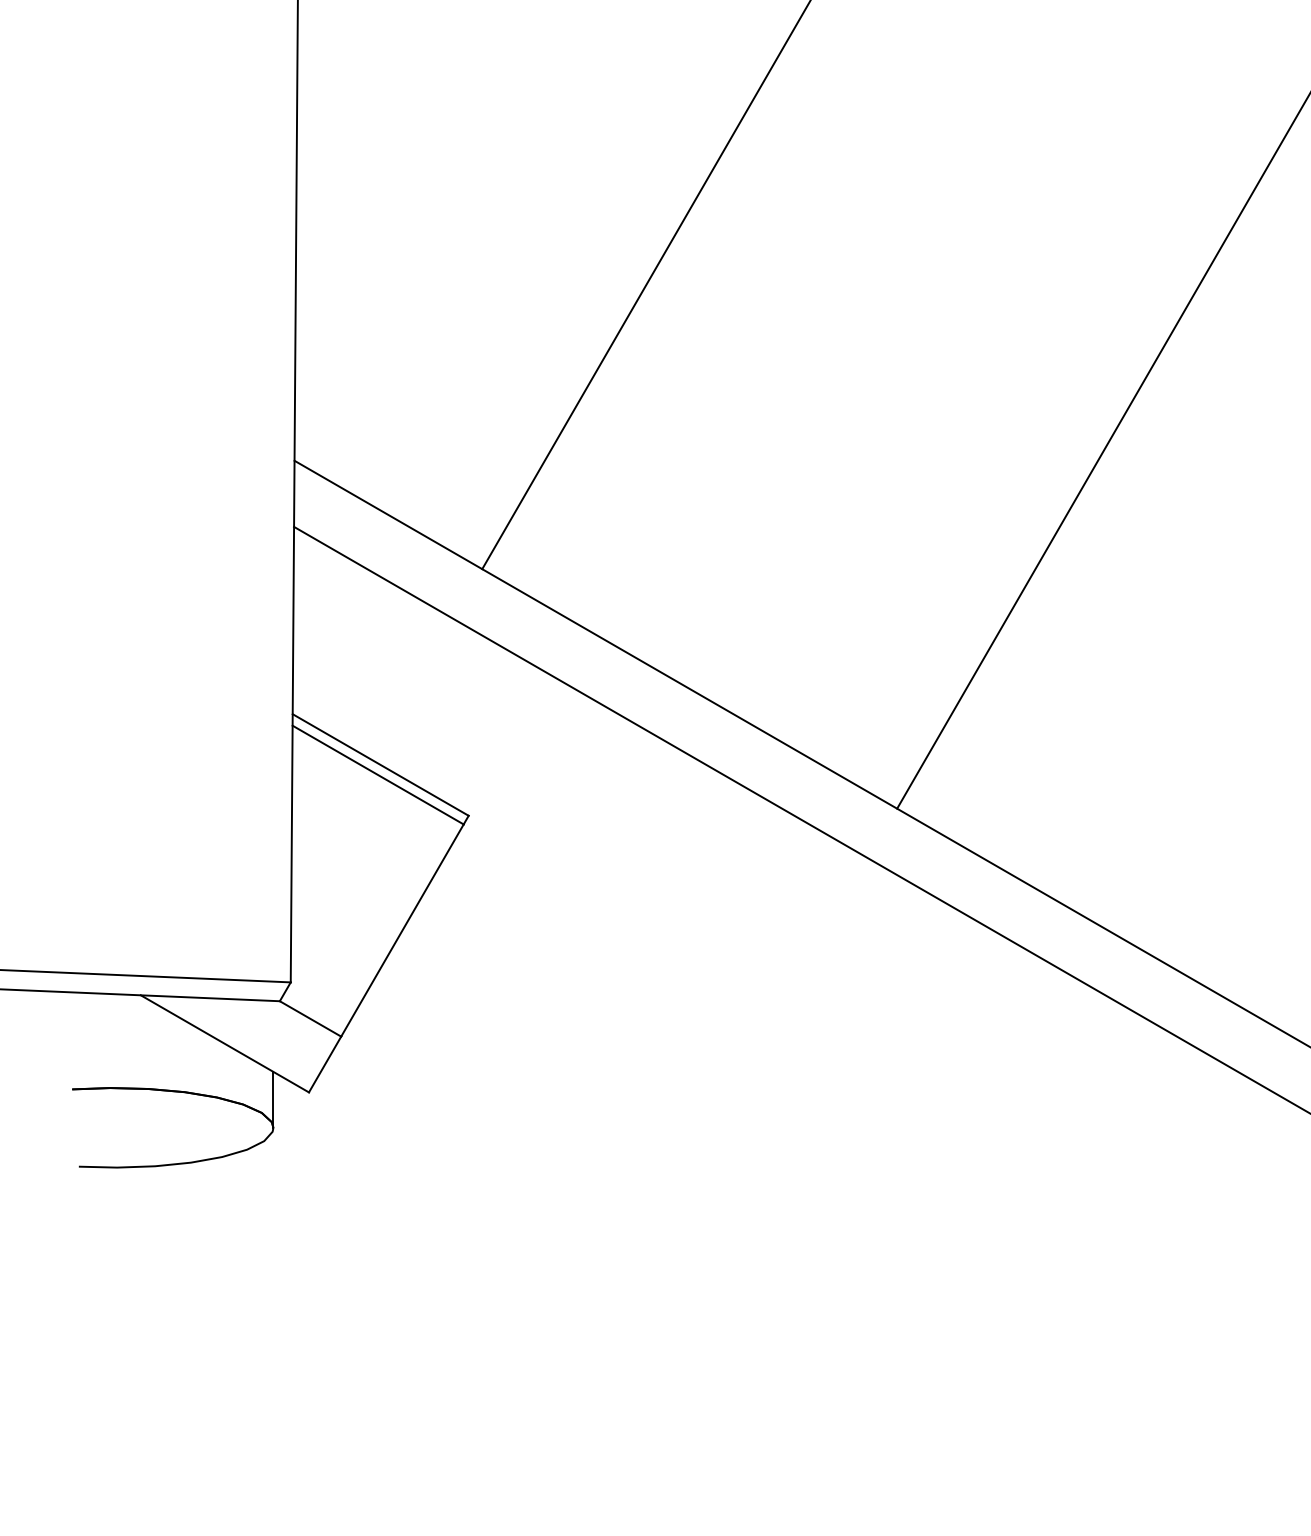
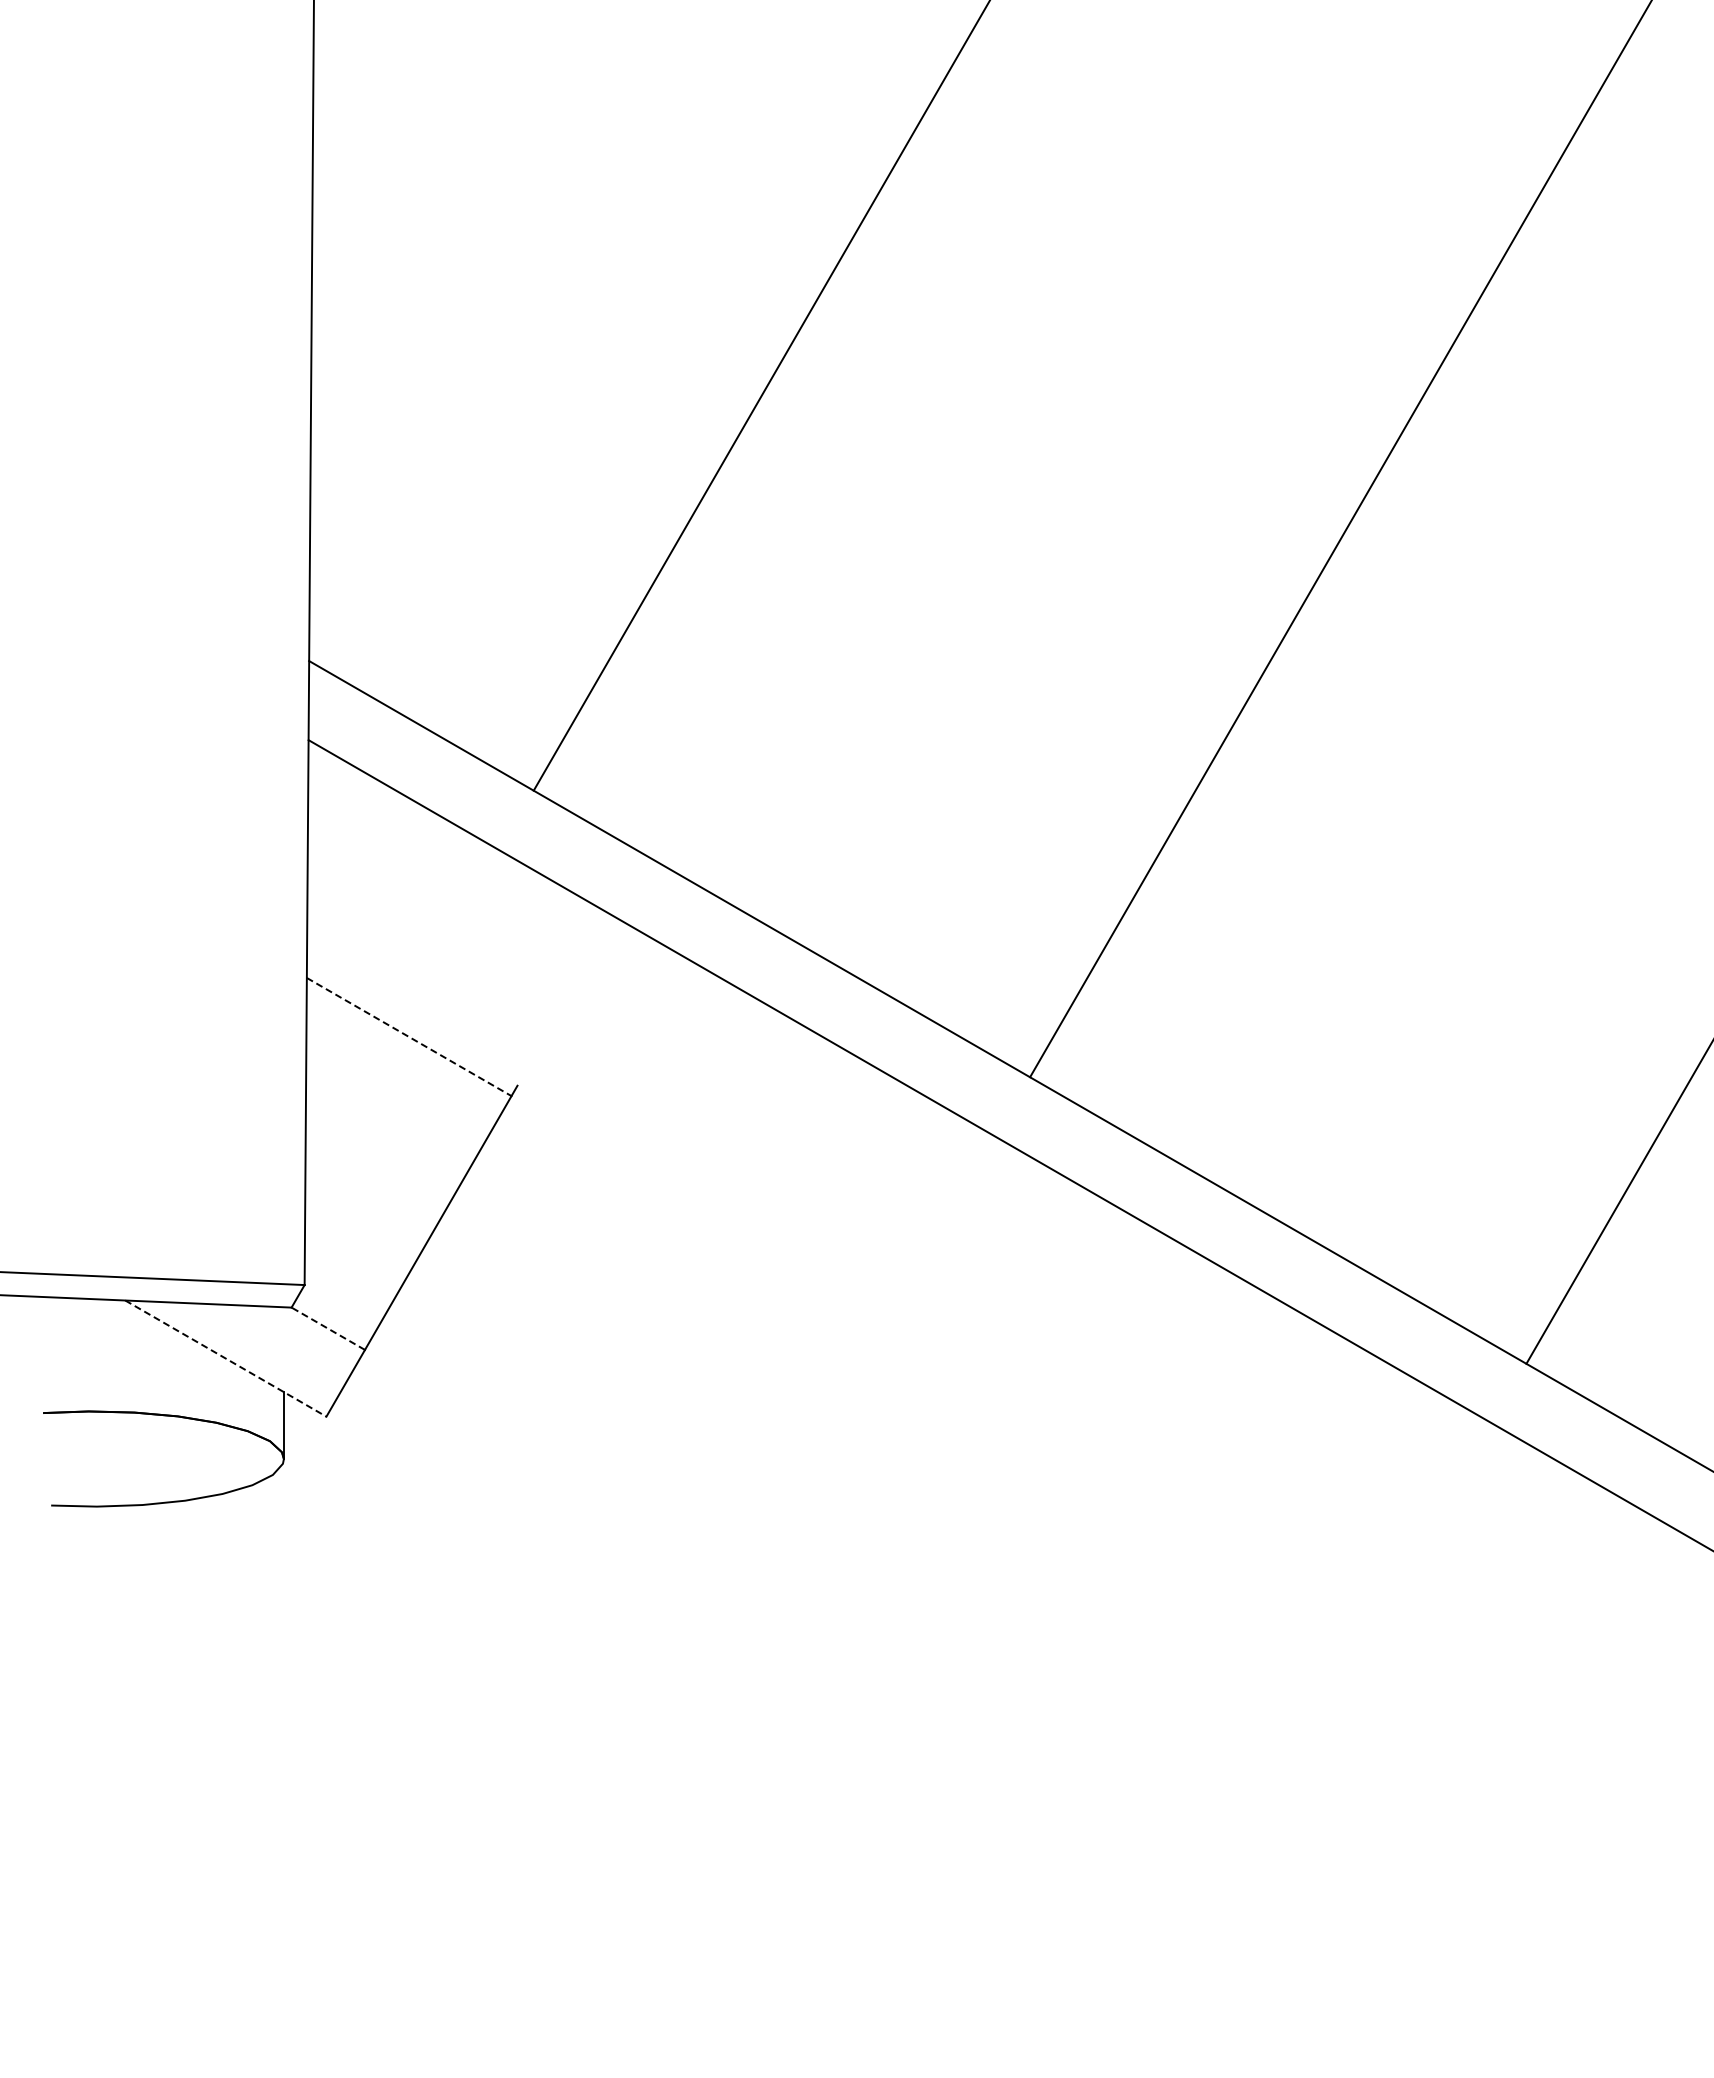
line: (380, 764) -> (411, 1024), removed
line: (378, 775) -> (409, 1037), solid -> dashed
line: (309, 1018) -> (327, 1328), solid -> dashed
line: (225, 1043) -> (226, 1358), solid -> dashed

